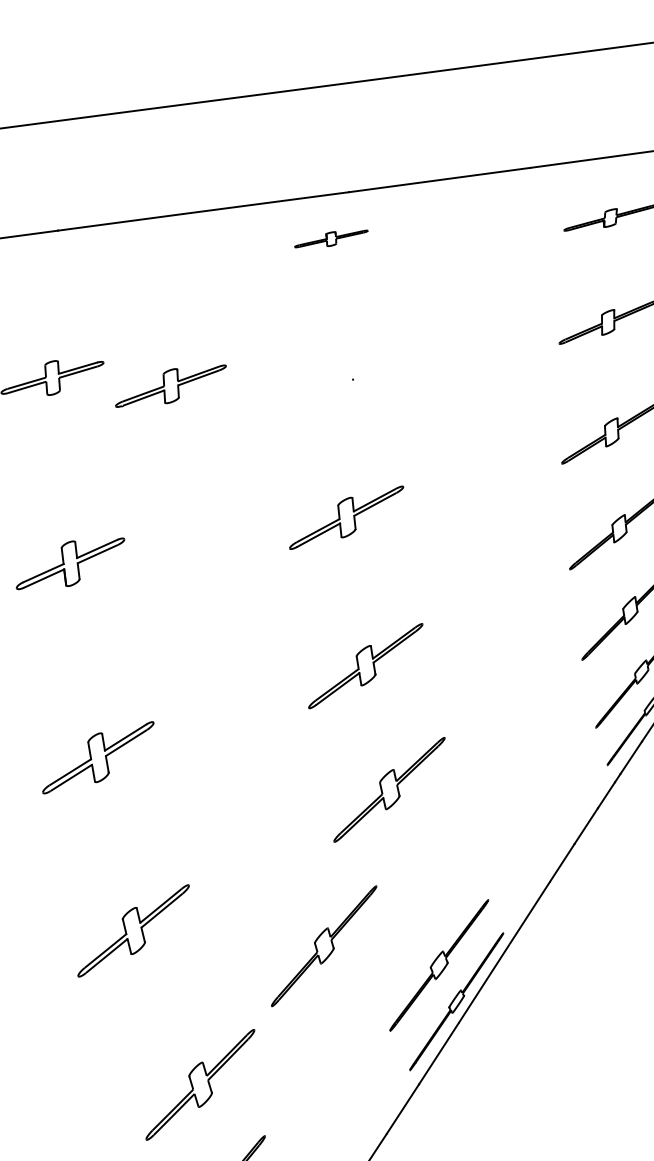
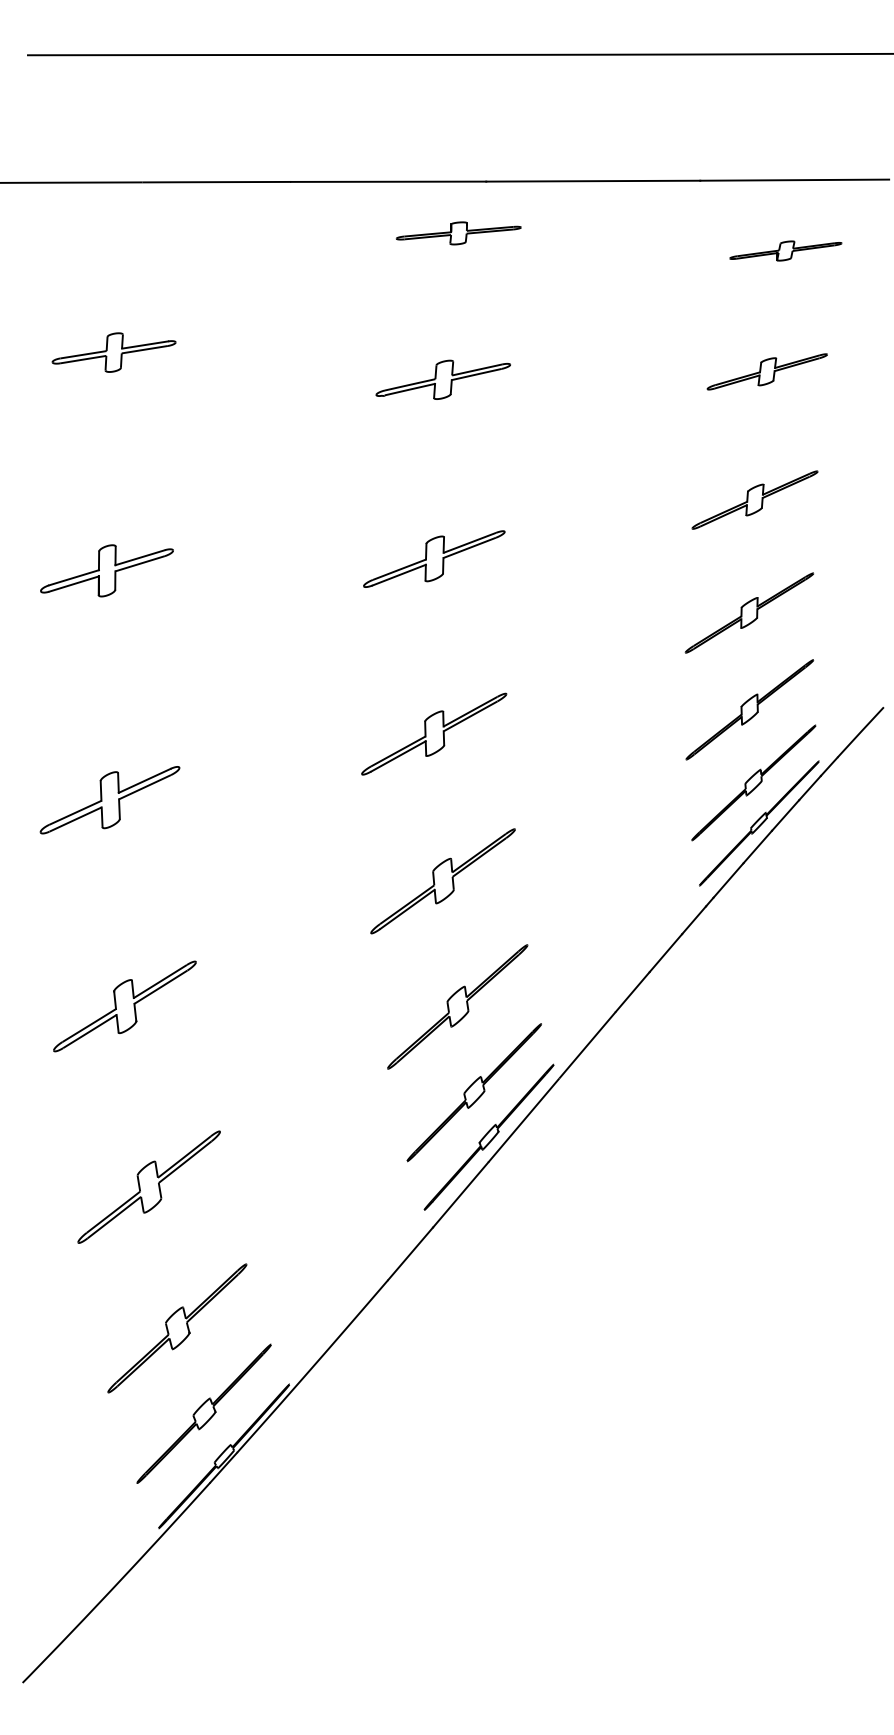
part: (331, 239) -> (458, 233), size x1.43
part: (170, 385) -> (442, 379), moved
part: (323, 945) -> (457, 1006), moved
part: (199, 1084) -> (148, 1186), moved

